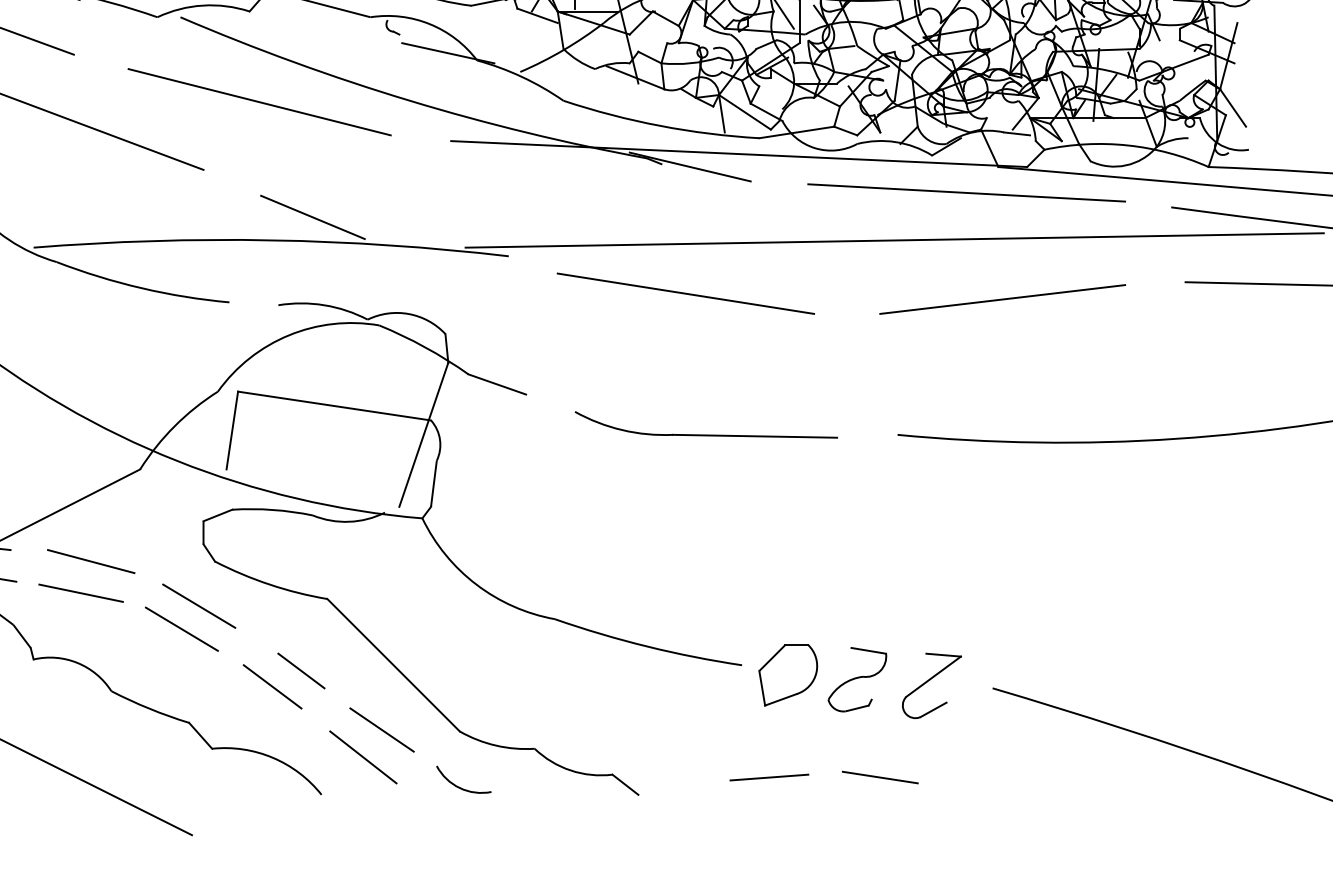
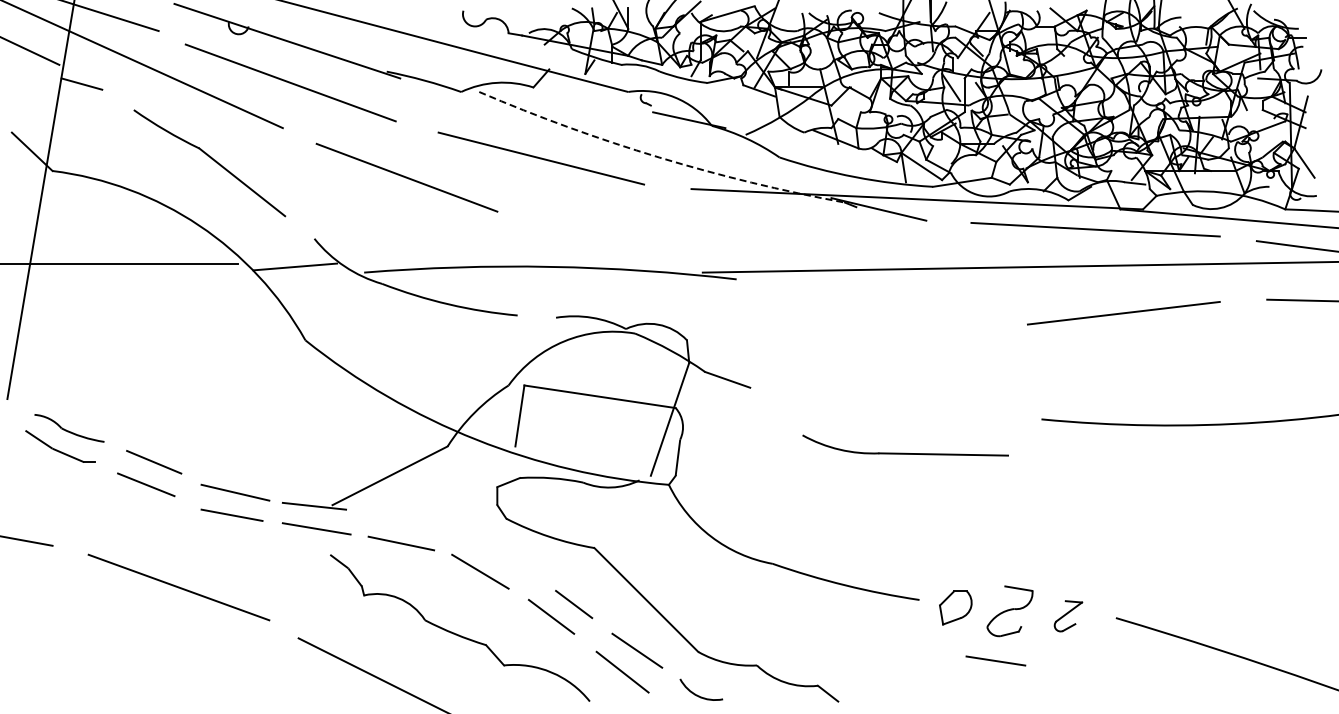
arc: (410, 100) -> (659, 157), solid -> dashed
line: (312, 216) -> (582, 248), removed
line: (685, 293) -> (875, 308), removed
part: (706, 433) -> (905, 452), moved
line: (91, 561) -> (409, 518), removed
line: (198, 605) -> (493, 553), removed
part: (787, 674) -> (955, 607), size x0.7
part: (932, 686) -> (1068, 616), size x0.6
line: (768, 776) -> (940, 687), removed
line: (879, 776) -> (995, 660), moved

